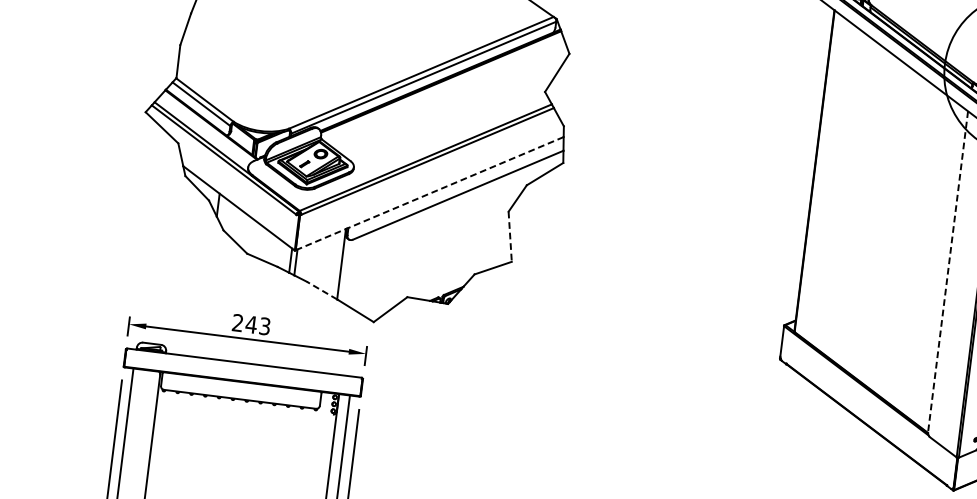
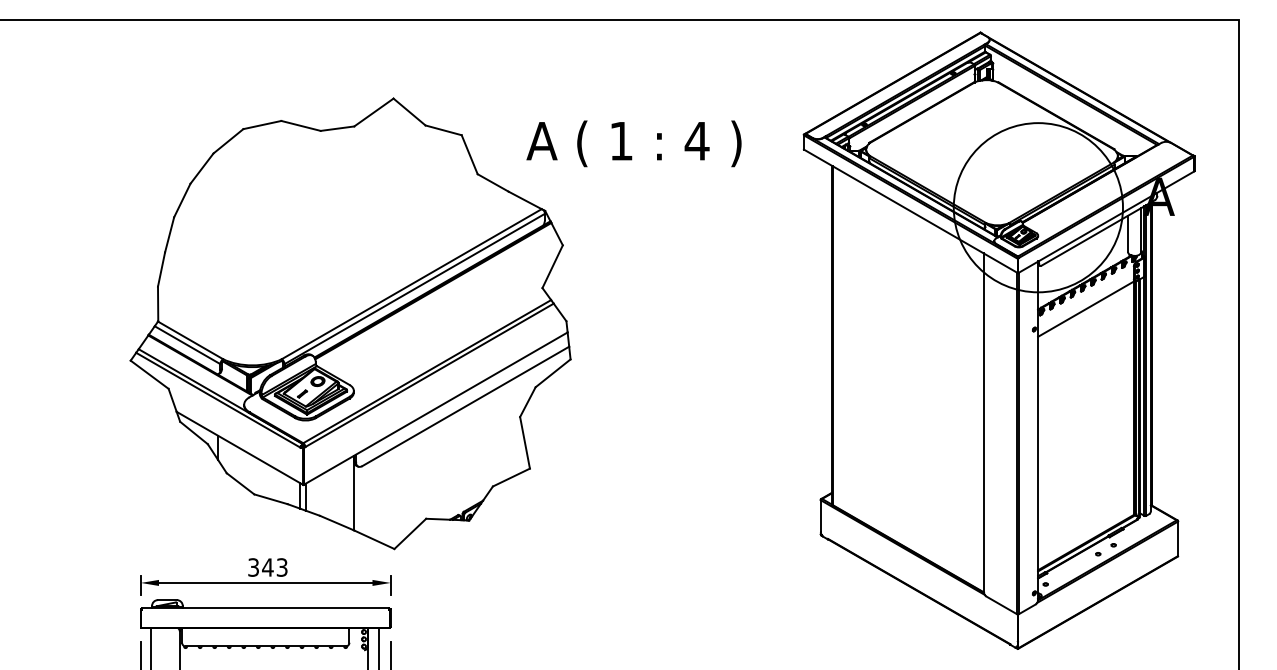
line: (429, 193) -> (435, 408), dashed -> solid
line: (510, 237) -> (525, 443), dashed -> solid
line: (947, 272) -> (983, 423), dashed -> solid
line: (321, 290) -> (336, 522), dashed -> solid
text: (237, 322) -> (253, 567), 243 -> 343

